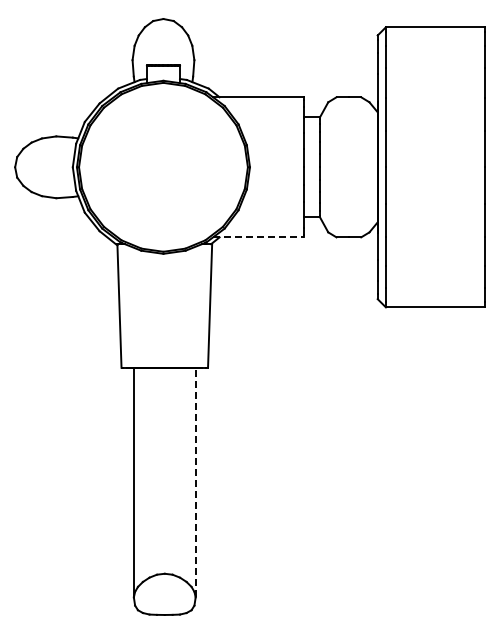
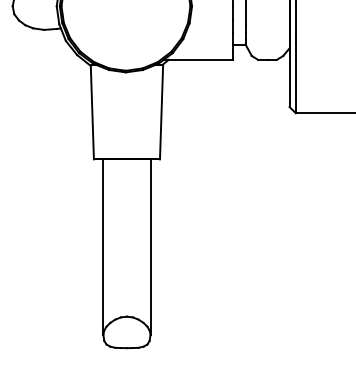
line: (258, 237) -> (198, 59), dashed -> solid
line: (195, 482) -> (150, 246), dashed -> solid

